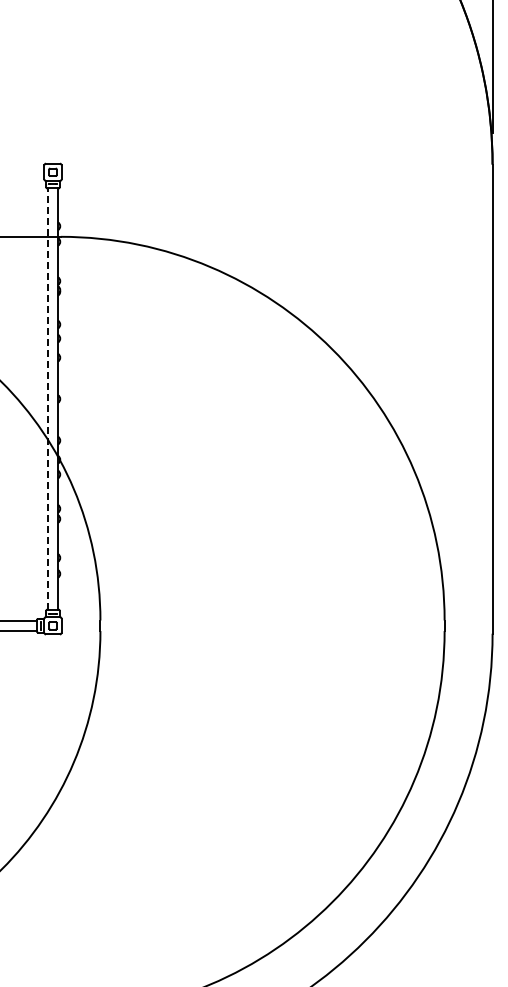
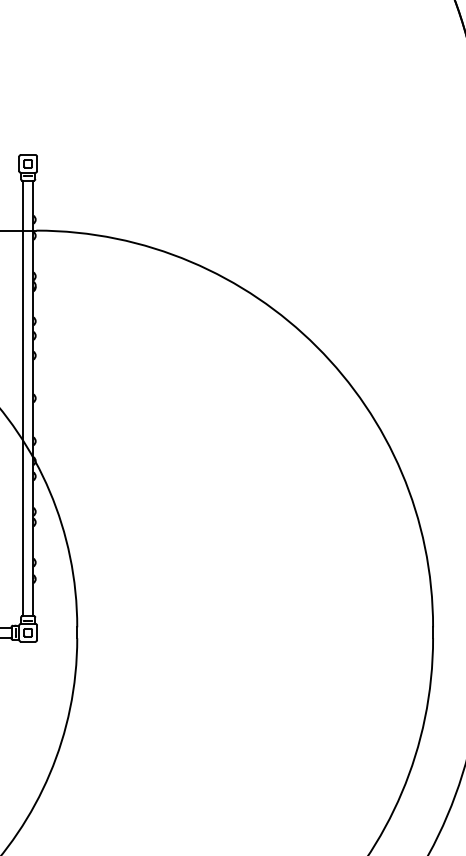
line: (47, 399) -> (22, 398), dashed -> solid

